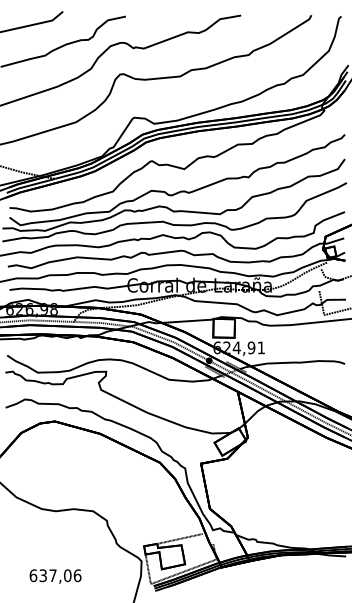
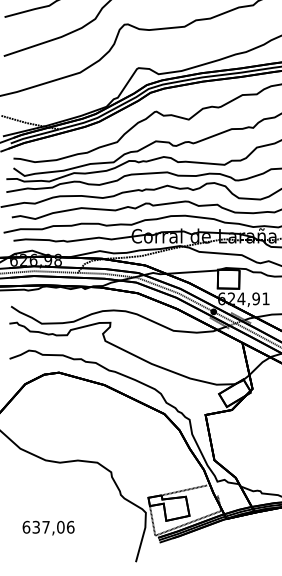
text: (55, 576) -> (48, 528), moved

